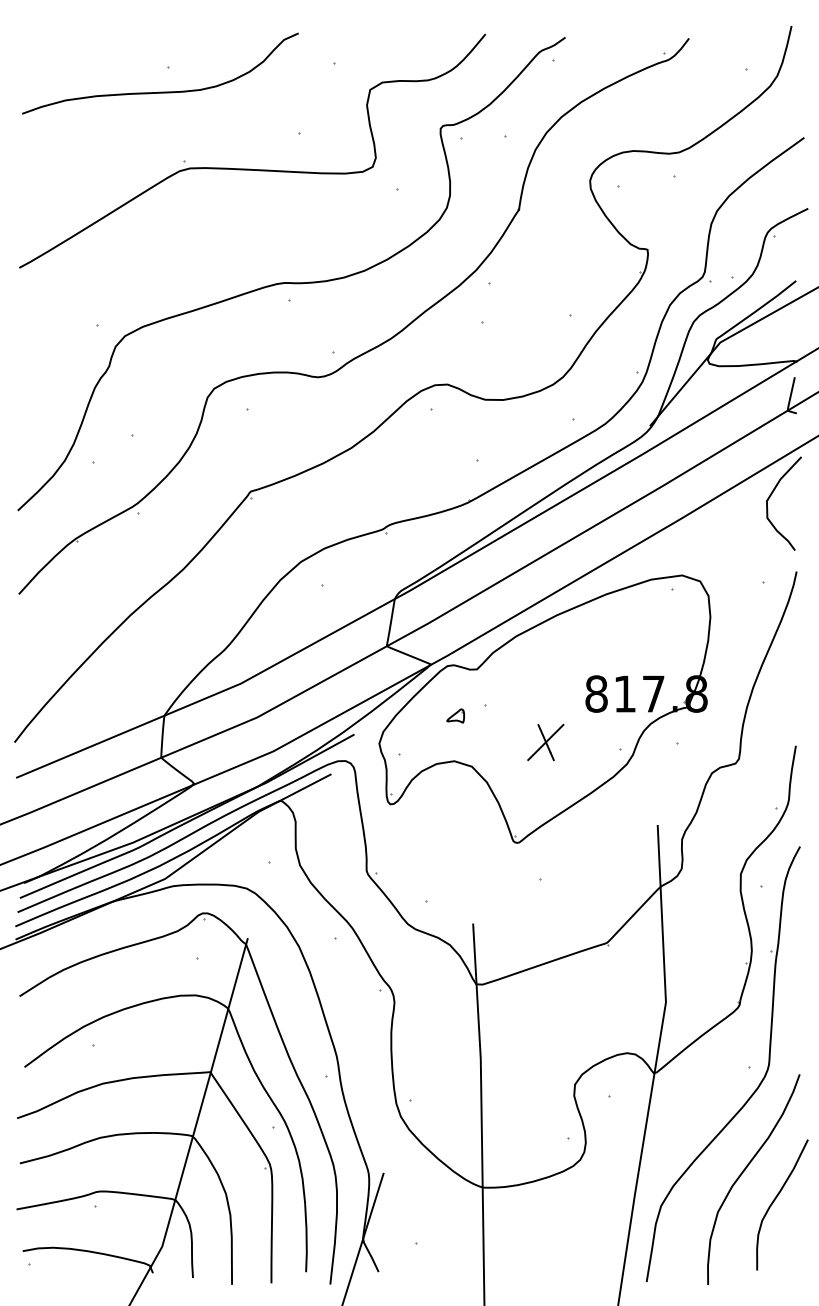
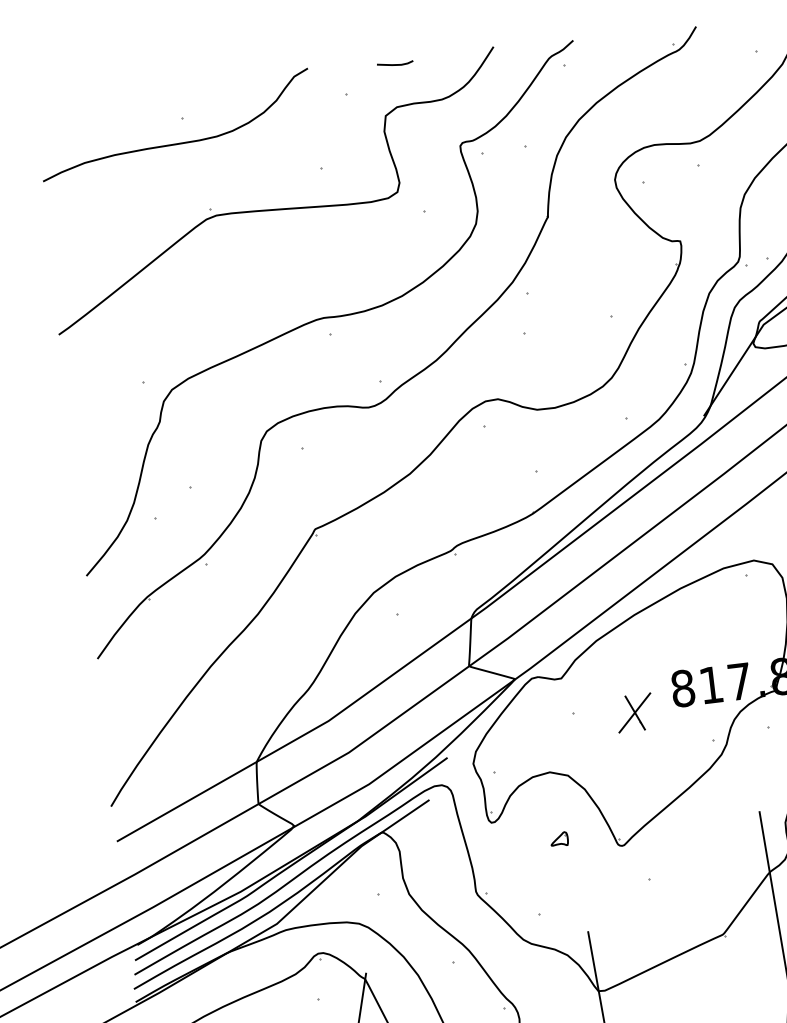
line: (385, 39) -> (394, 64), added
part: (455, 715) -> (559, 838), moved
part: (545, 742) -> (634, 713), moved

